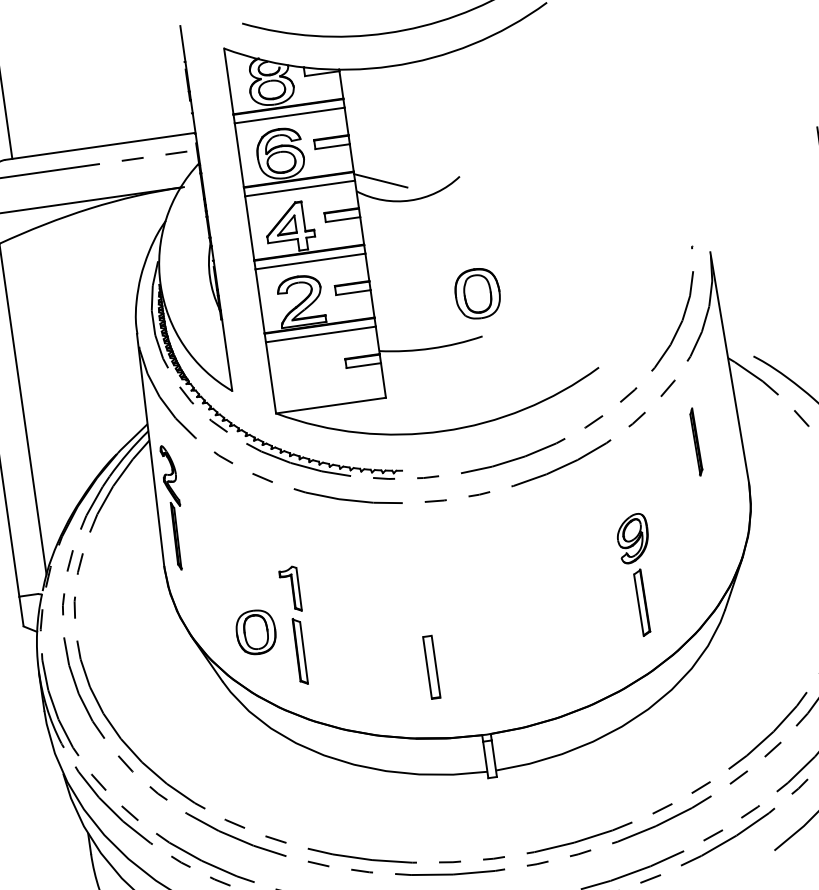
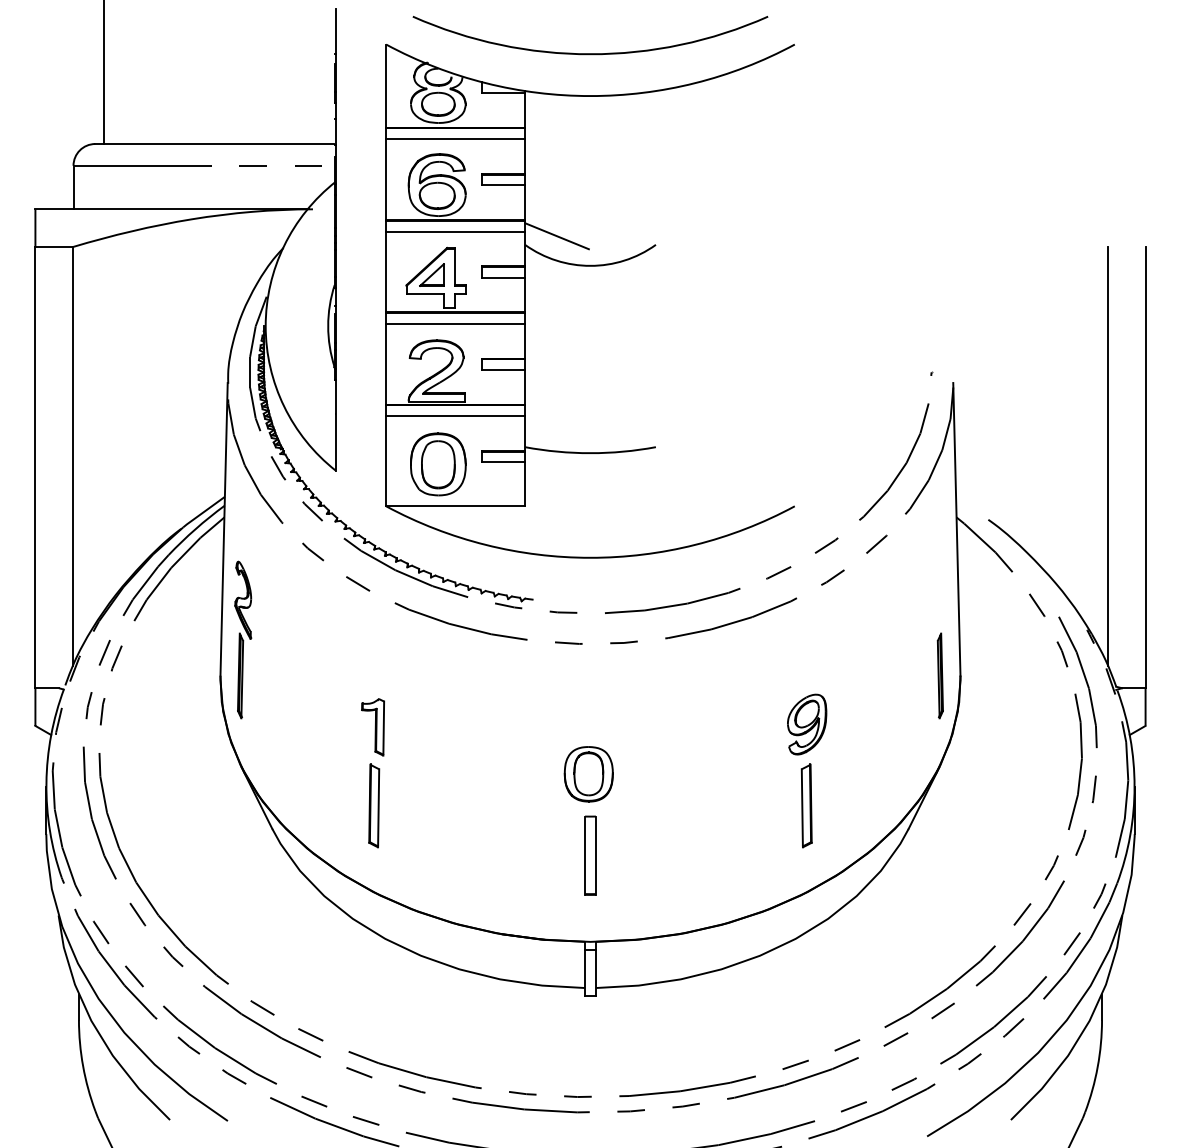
part: (477, 293) -> (438, 464), moved
part: (695, 441) -> (939, 675), moved
part: (174, 507) -> (243, 639), moved
part: (255, 632) -> (588, 774), moved
part: (431, 667) -> (590, 855), moved

